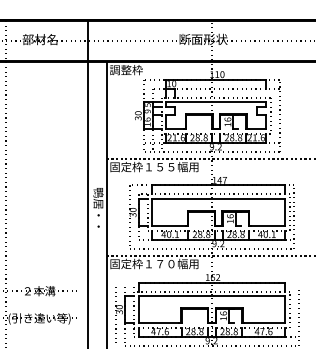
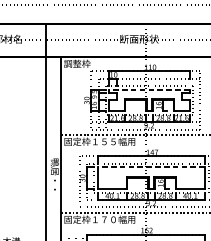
line: (216, 102) -> (149, 89), solid -> dashed
line: (218, 198) -> (151, 167), solid -> dashed

